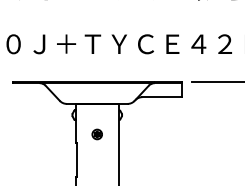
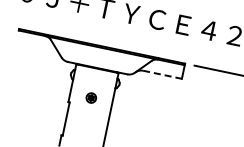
line: (162, 97) -> (162, 75), solid -> dashed

